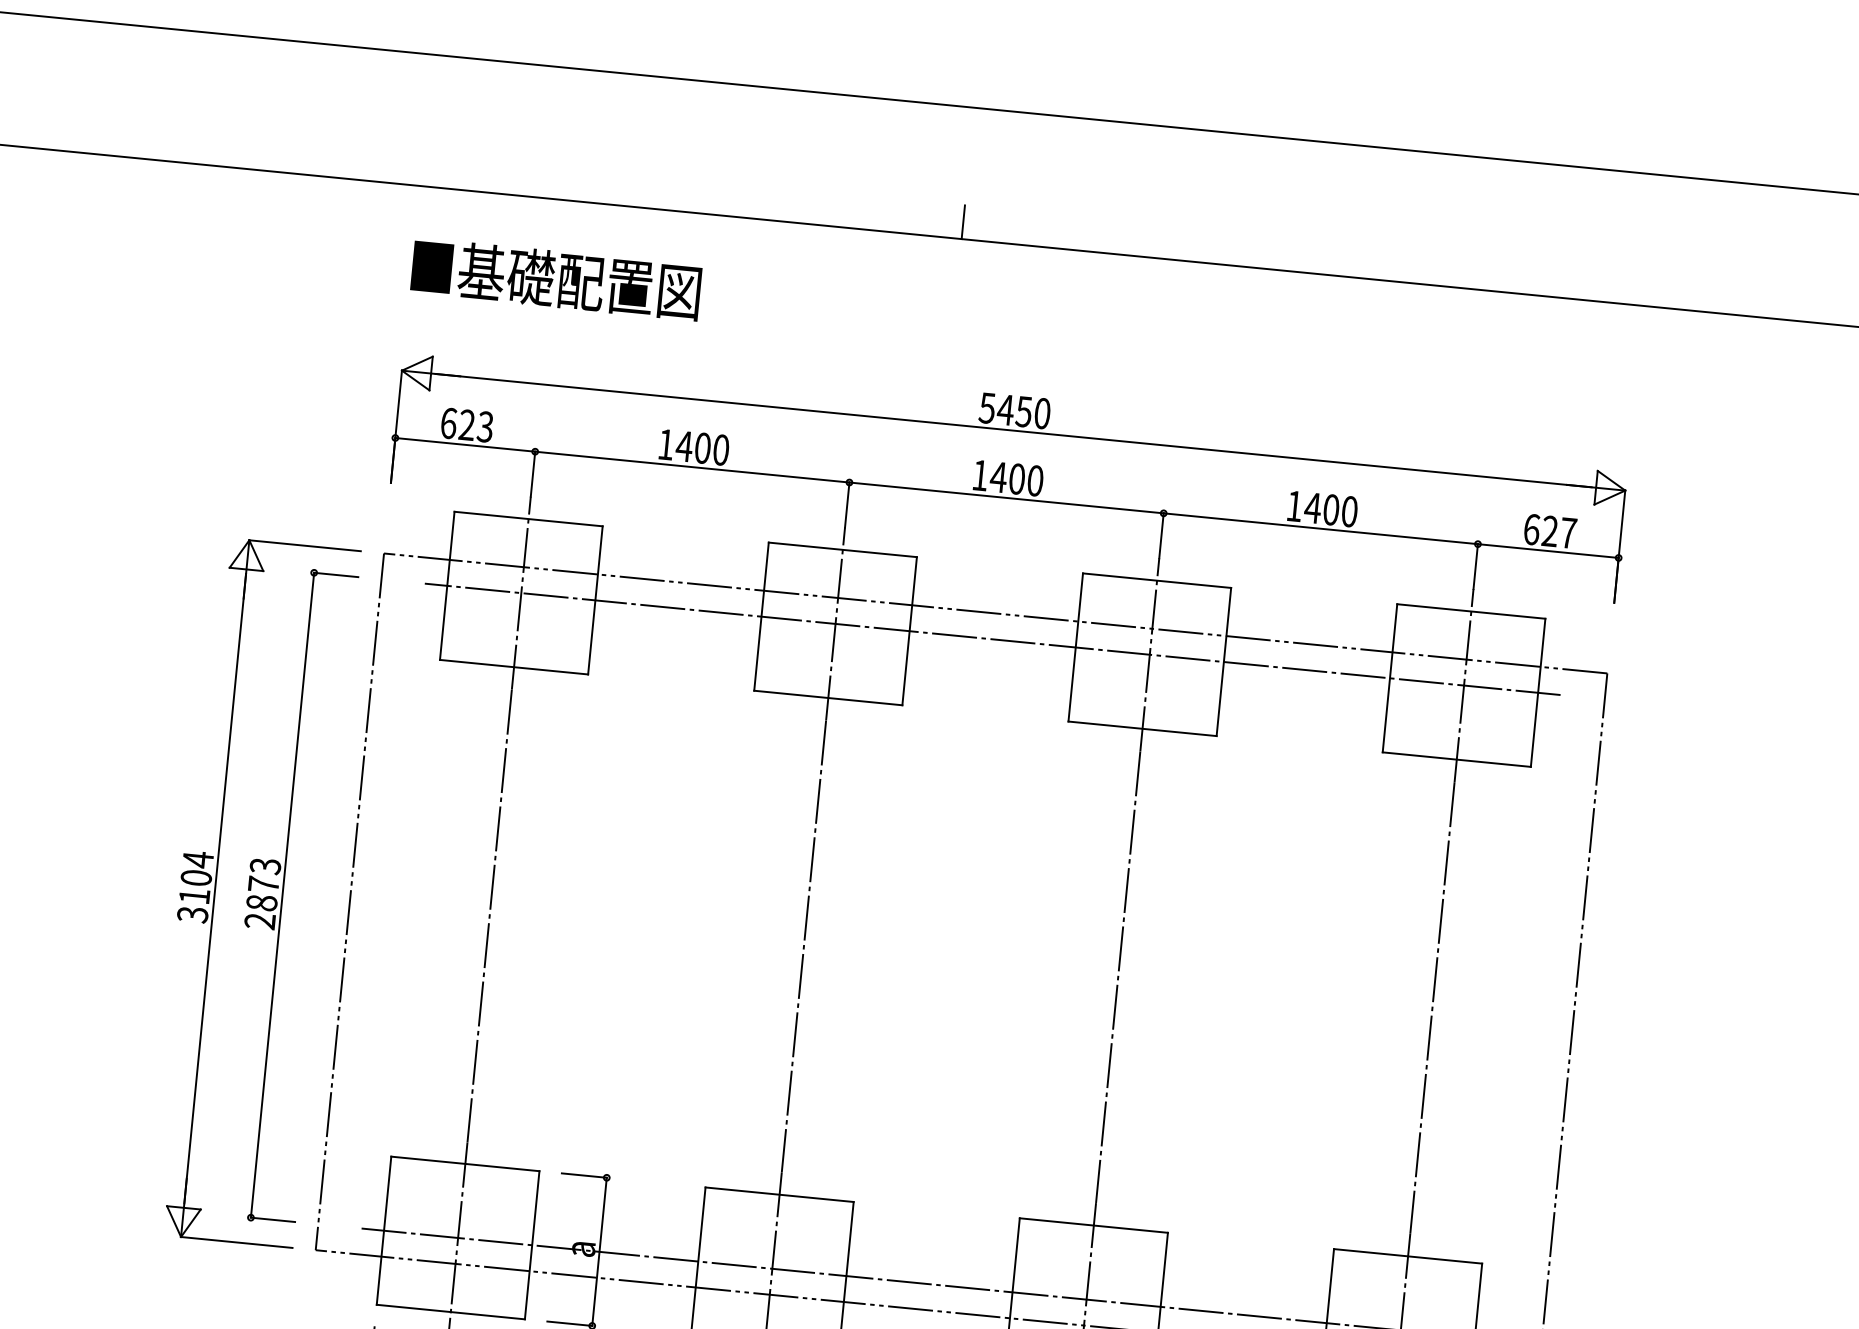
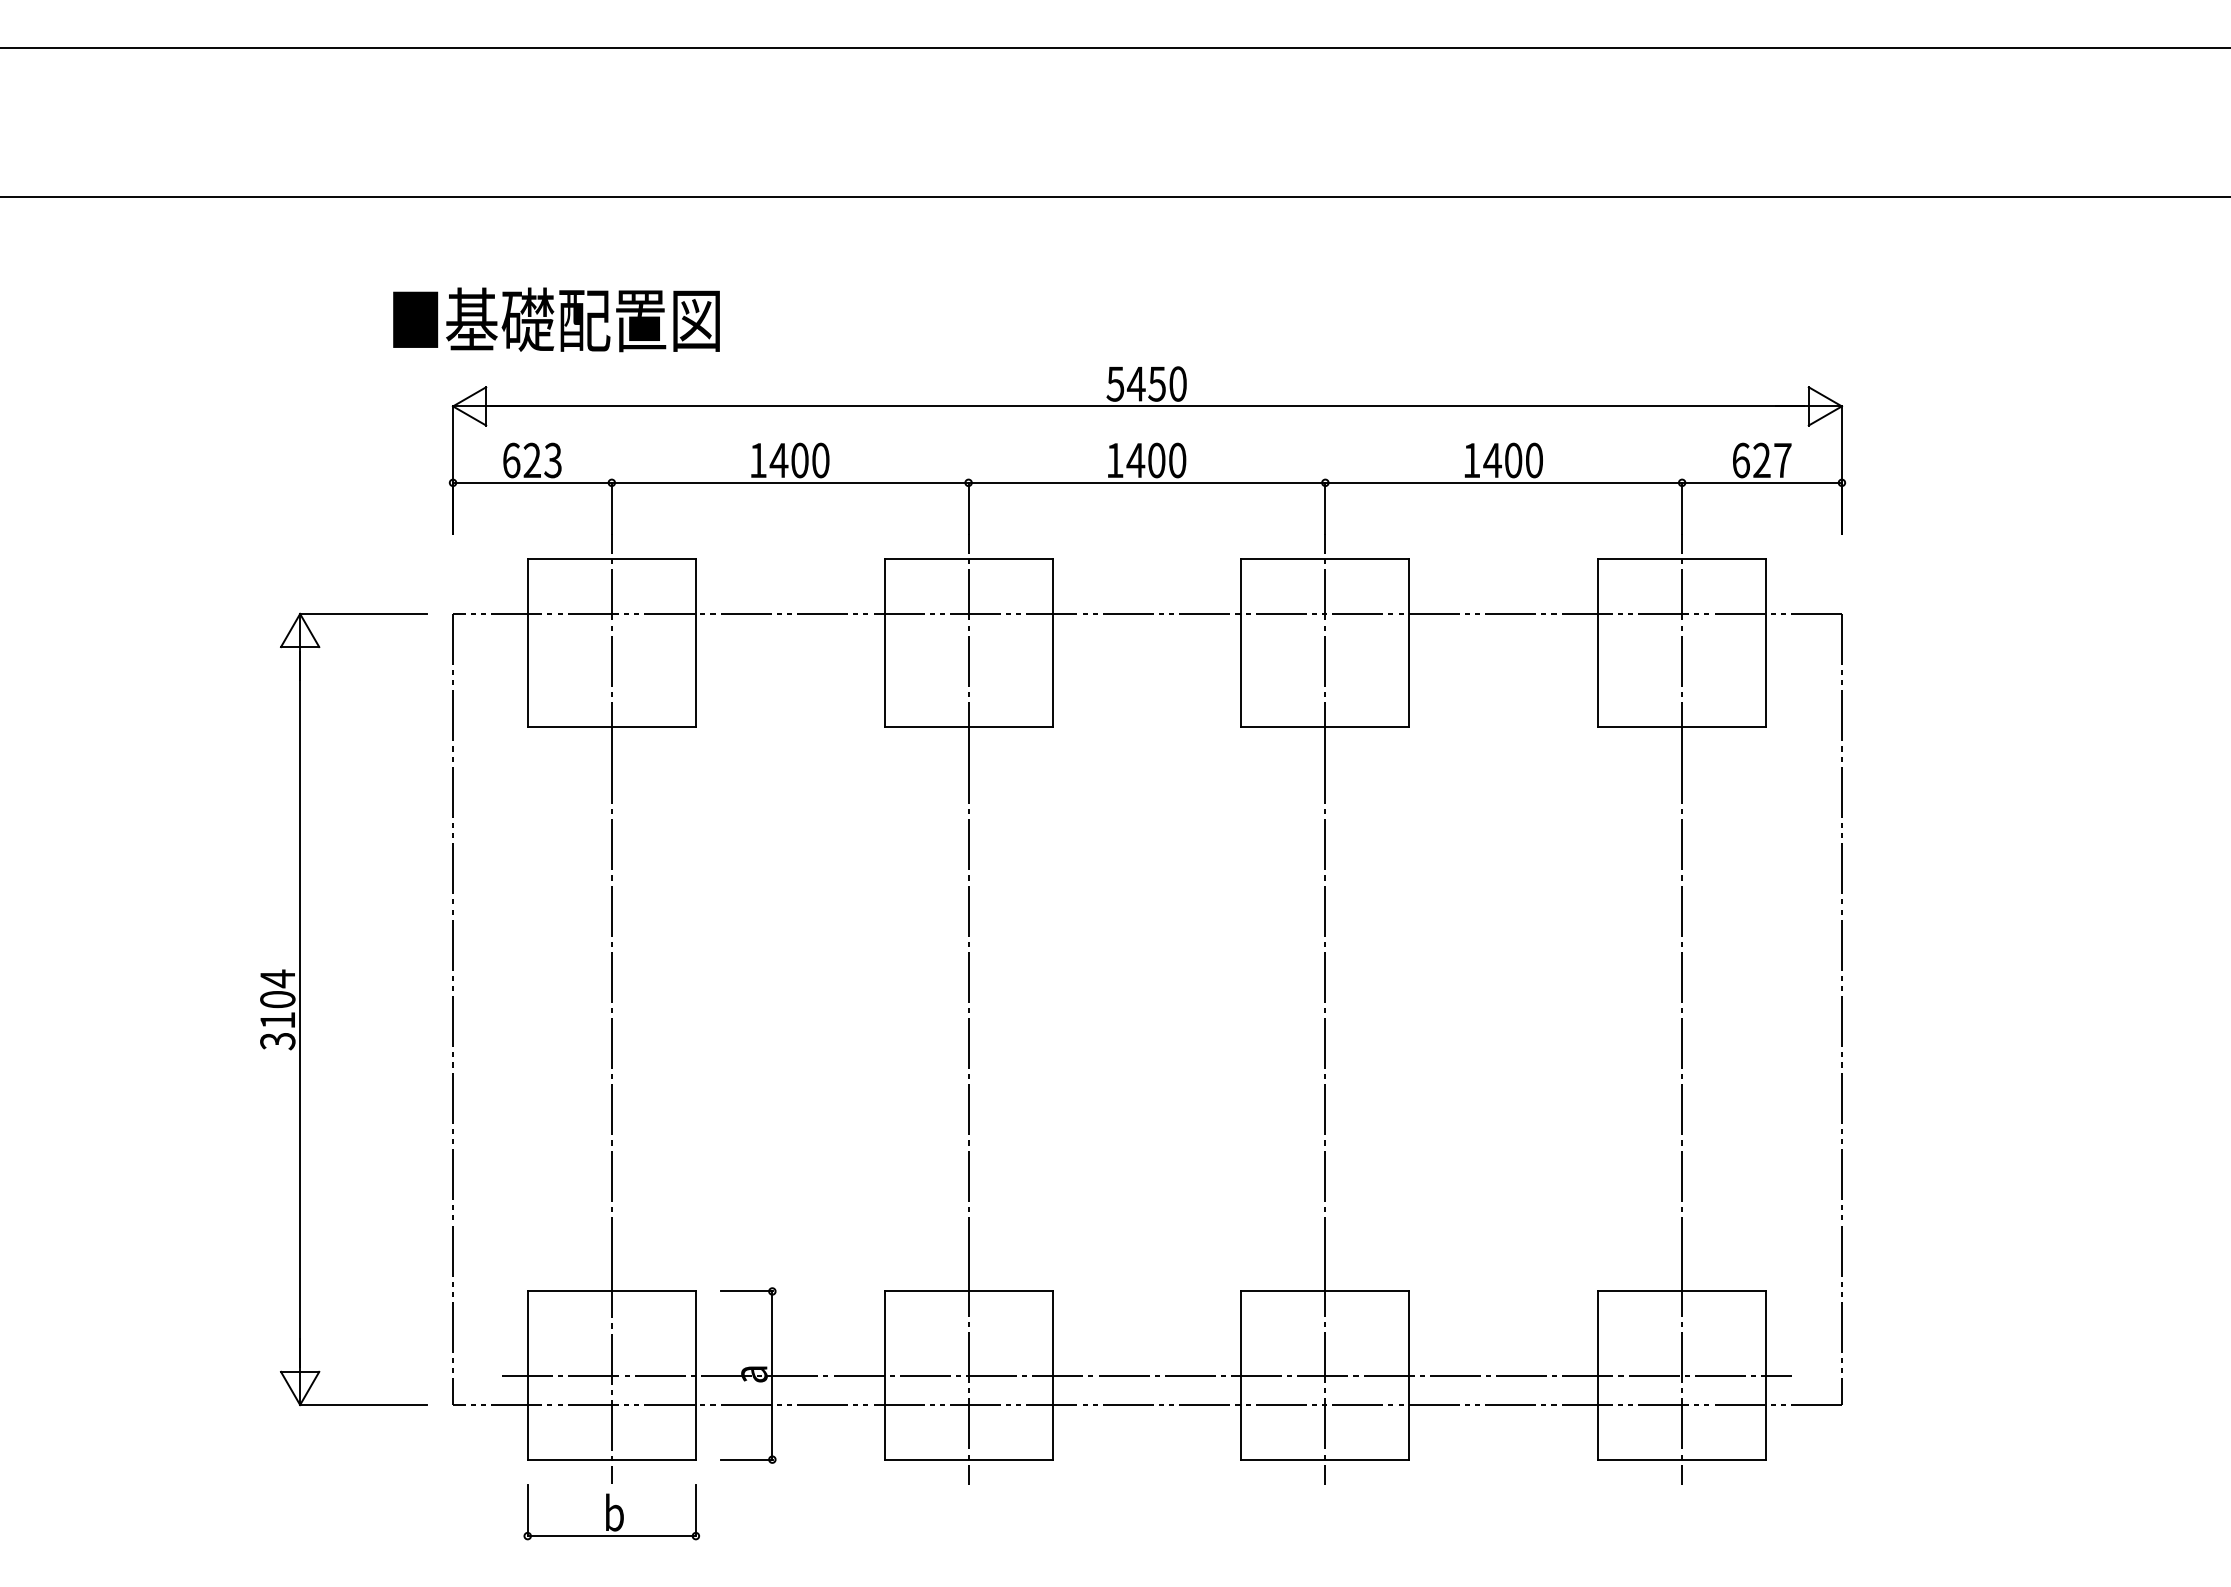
line: (962, 222) -> (1067, 177), removed
text: (556, 279) -> (556, 319), moved
line: (992, 639) -> (1146, 643), removed
part: (286, 895) -> (381, 1009), removed

